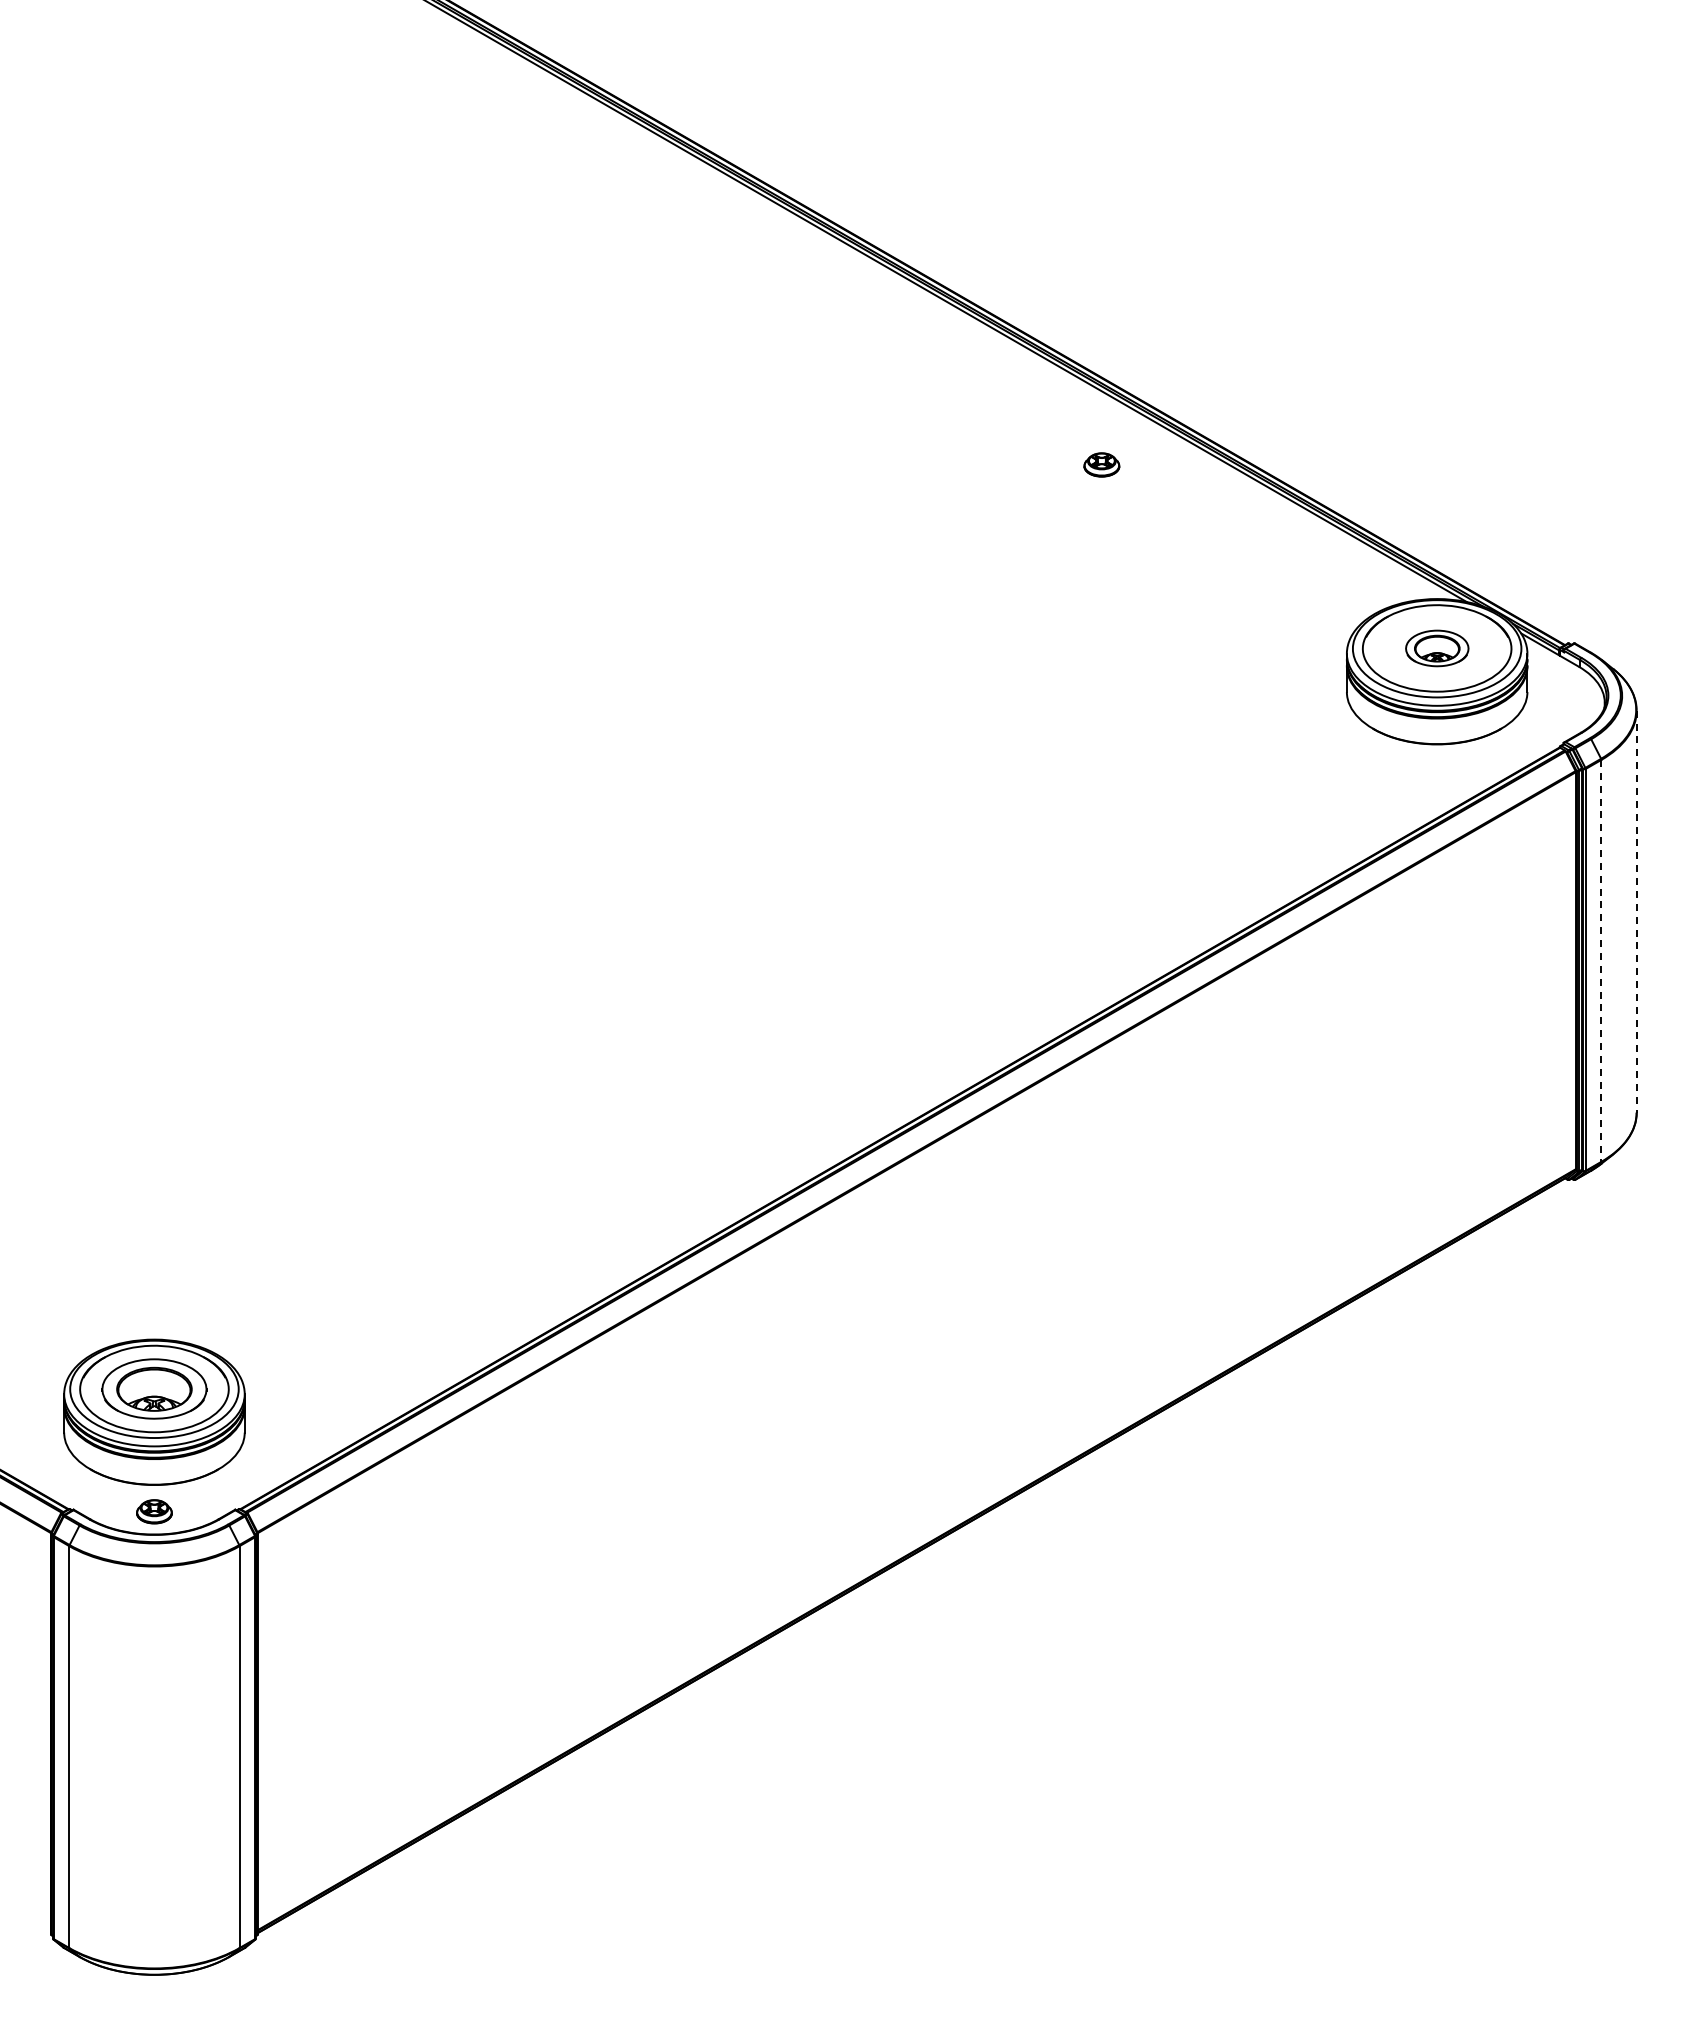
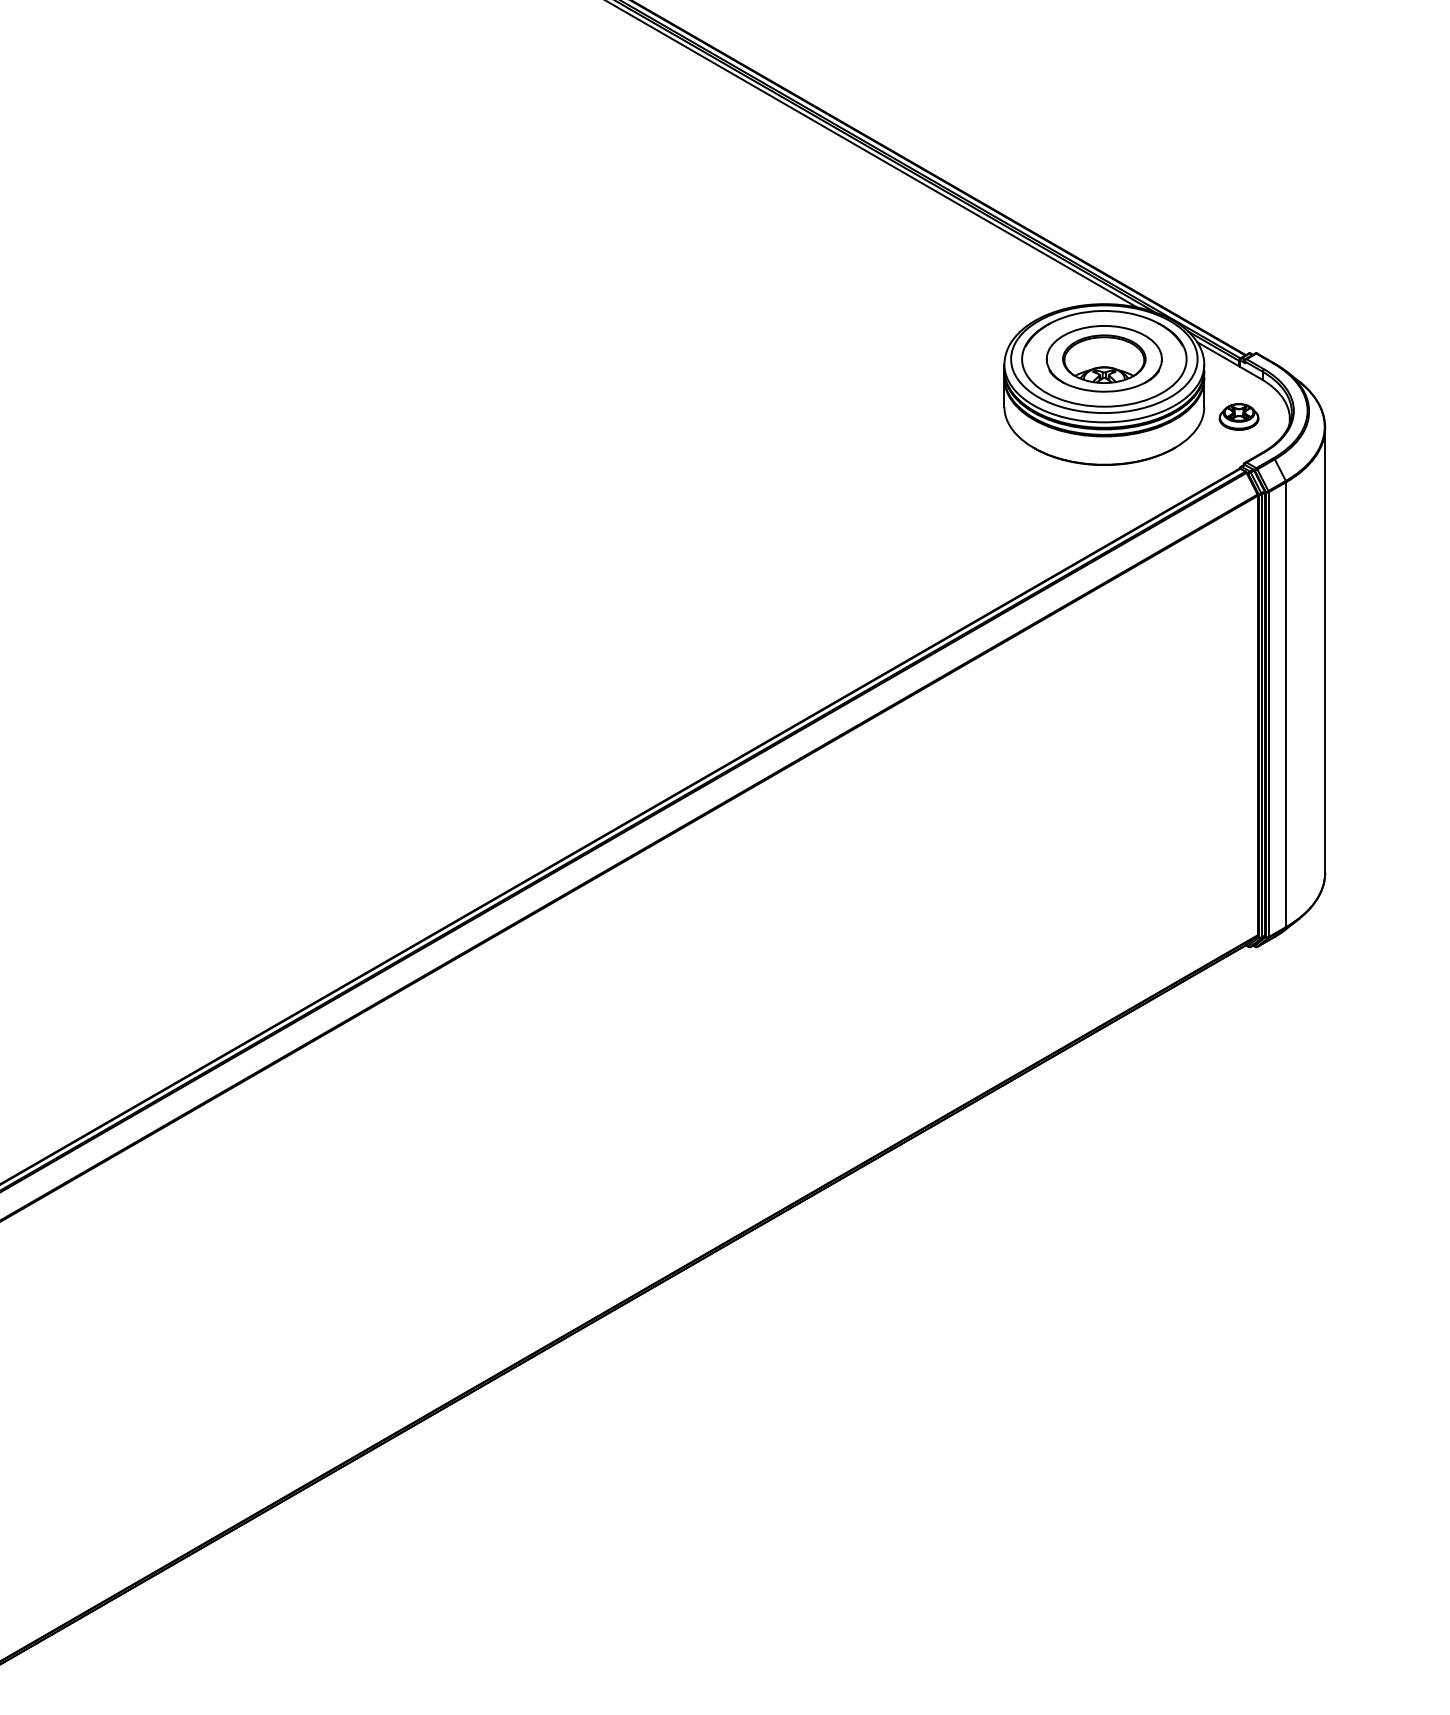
part: (1101, 464) -> (1238, 416), moved
part: (1437, 648) -> (1104, 358), size x1.67
line: (1636, 911) -> (1324, 649), dashed -> solid
line: (1601, 960) -> (1286, 704), dashed -> solid

